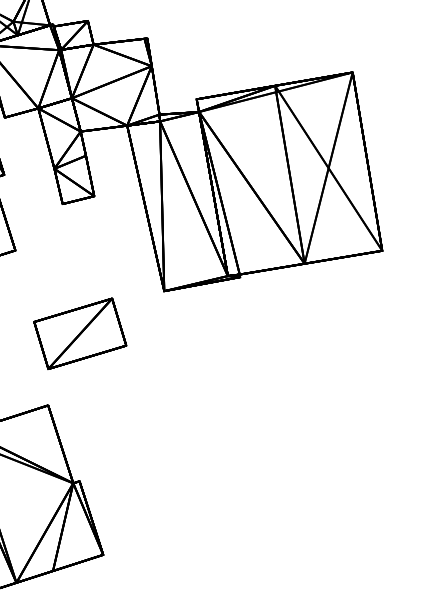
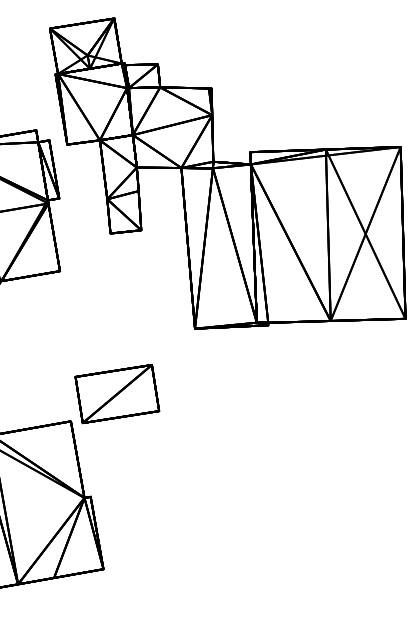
part: (80, 334) -> (117, 394), moved

